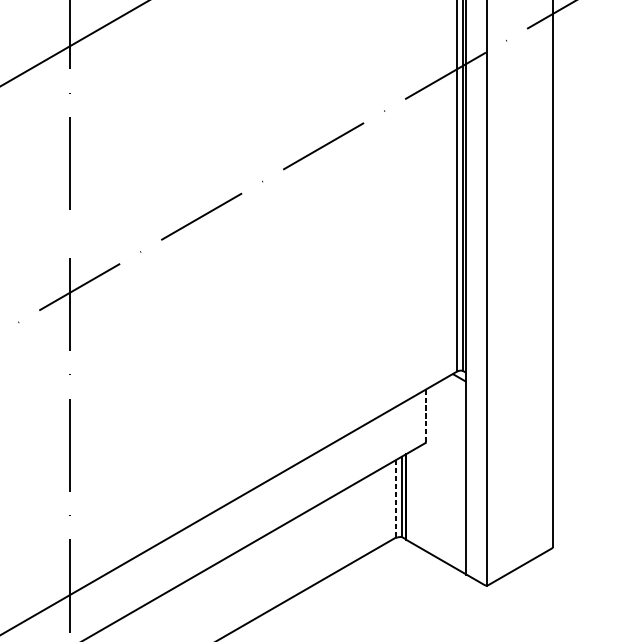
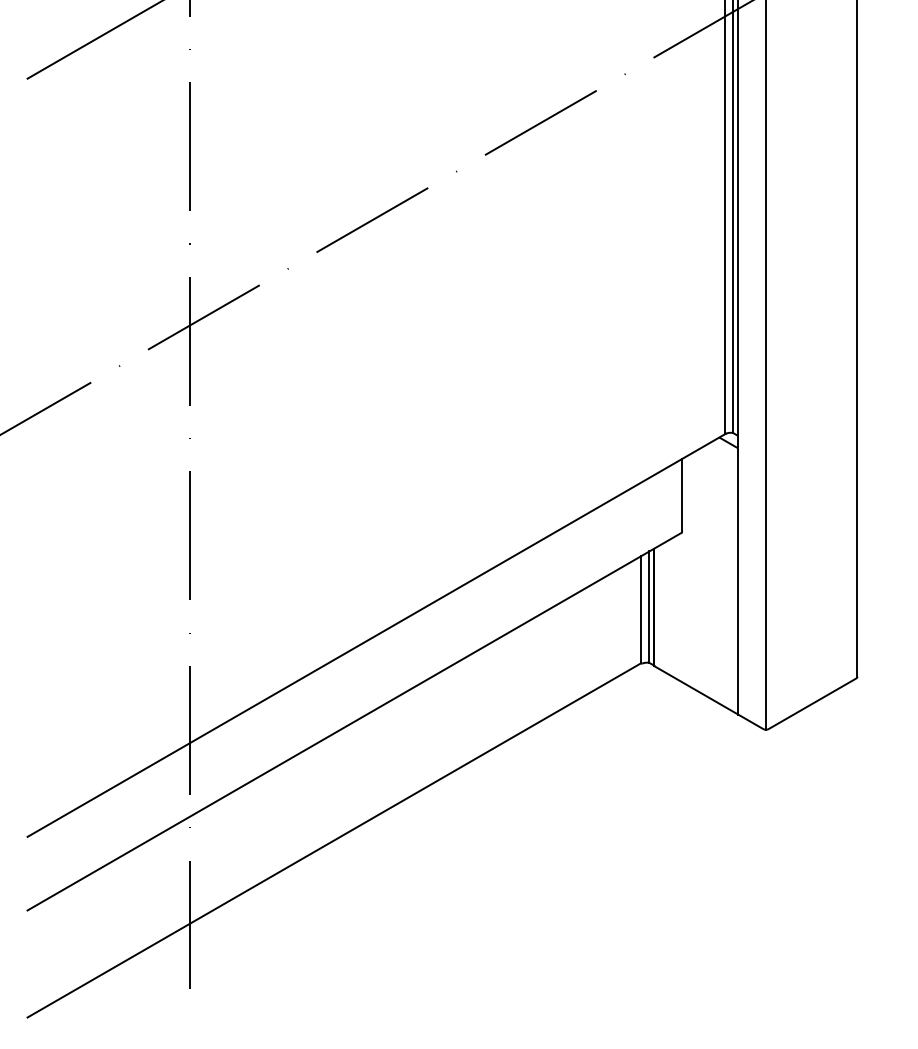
line: (426, 416) -> (682, 495), dashed -> solid
line: (396, 498) -> (641, 609), dashed -> solid

